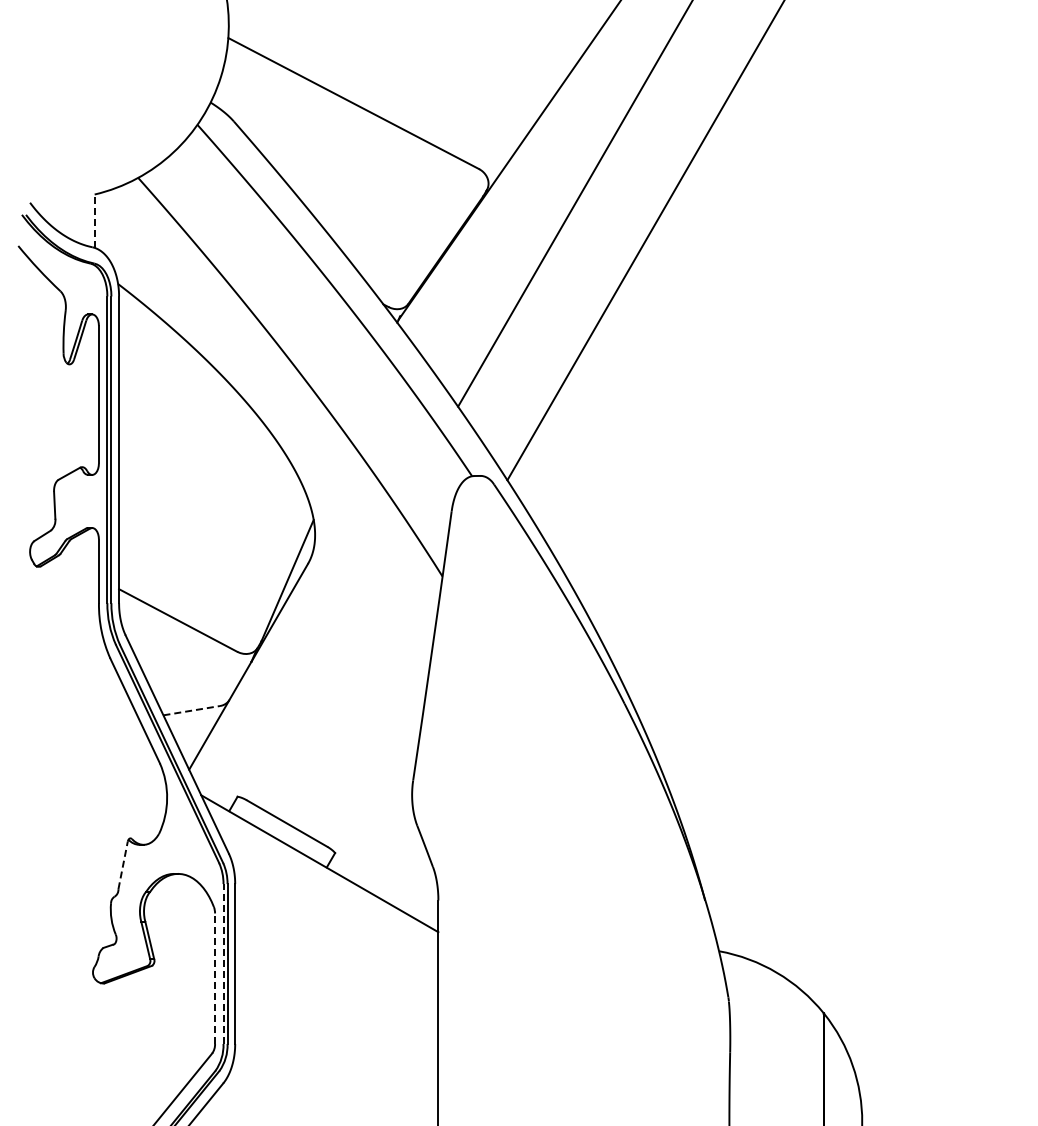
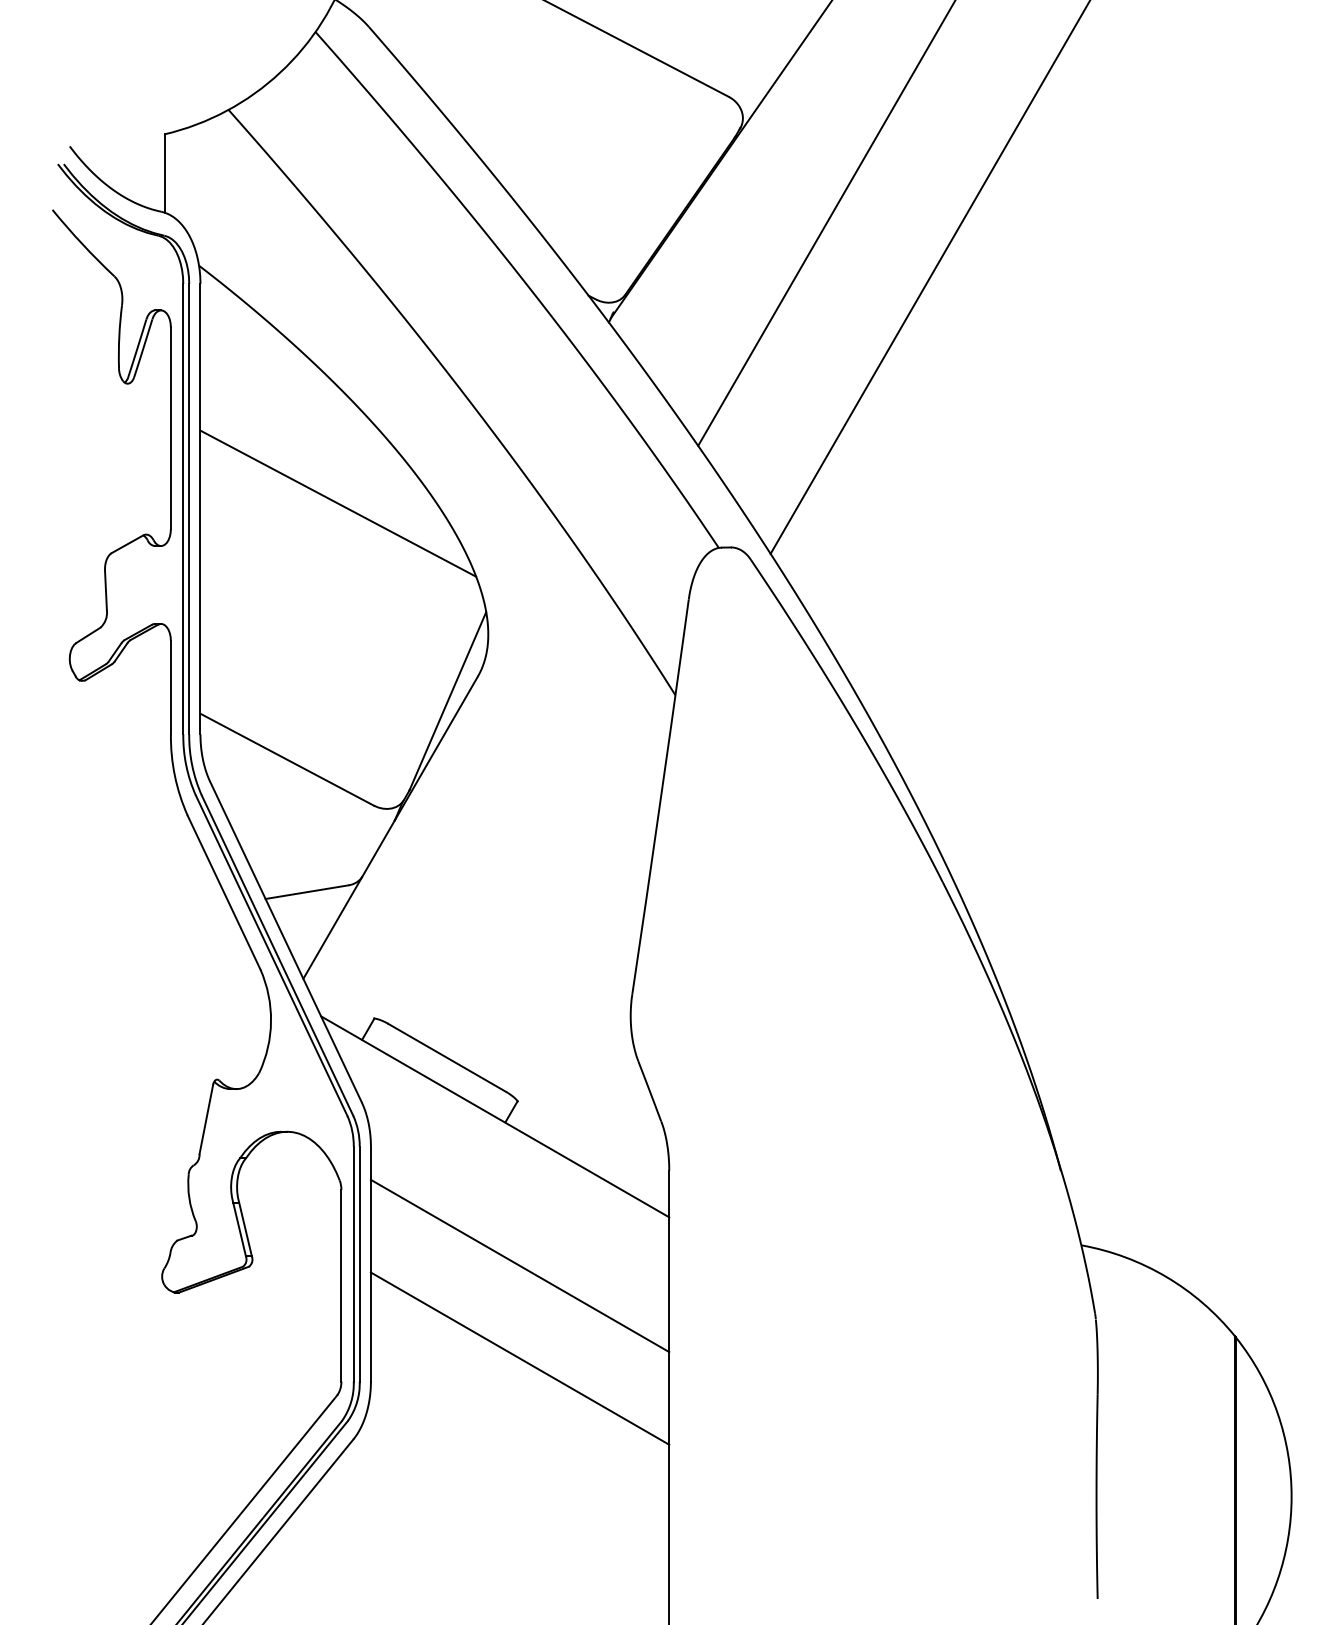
line: (94, 221) -> (164, 173), dashed -> solid
line: (212, 445) -> (337, 502), added
line: (191, 710) -> (306, 891), dashed -> solid
line: (123, 865) -> (206, 1119), dashed -> solid
line: (223, 964) -> (353, 1264), dashed -> solid
line: (336, 964) -> (519, 1264), added
line: (215, 978) -> (342, 1285), dashed -> solid
line: (336, 1028) -> (519, 1358), added

